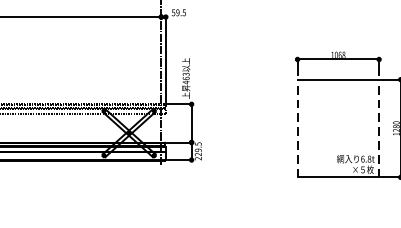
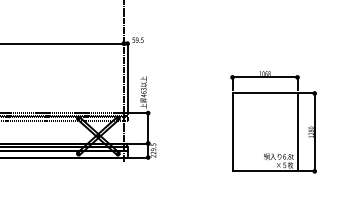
line: (297, 128) -> (232, 132), dashed -> solid
line: (379, 128) -> (297, 132), dashed -> solid

